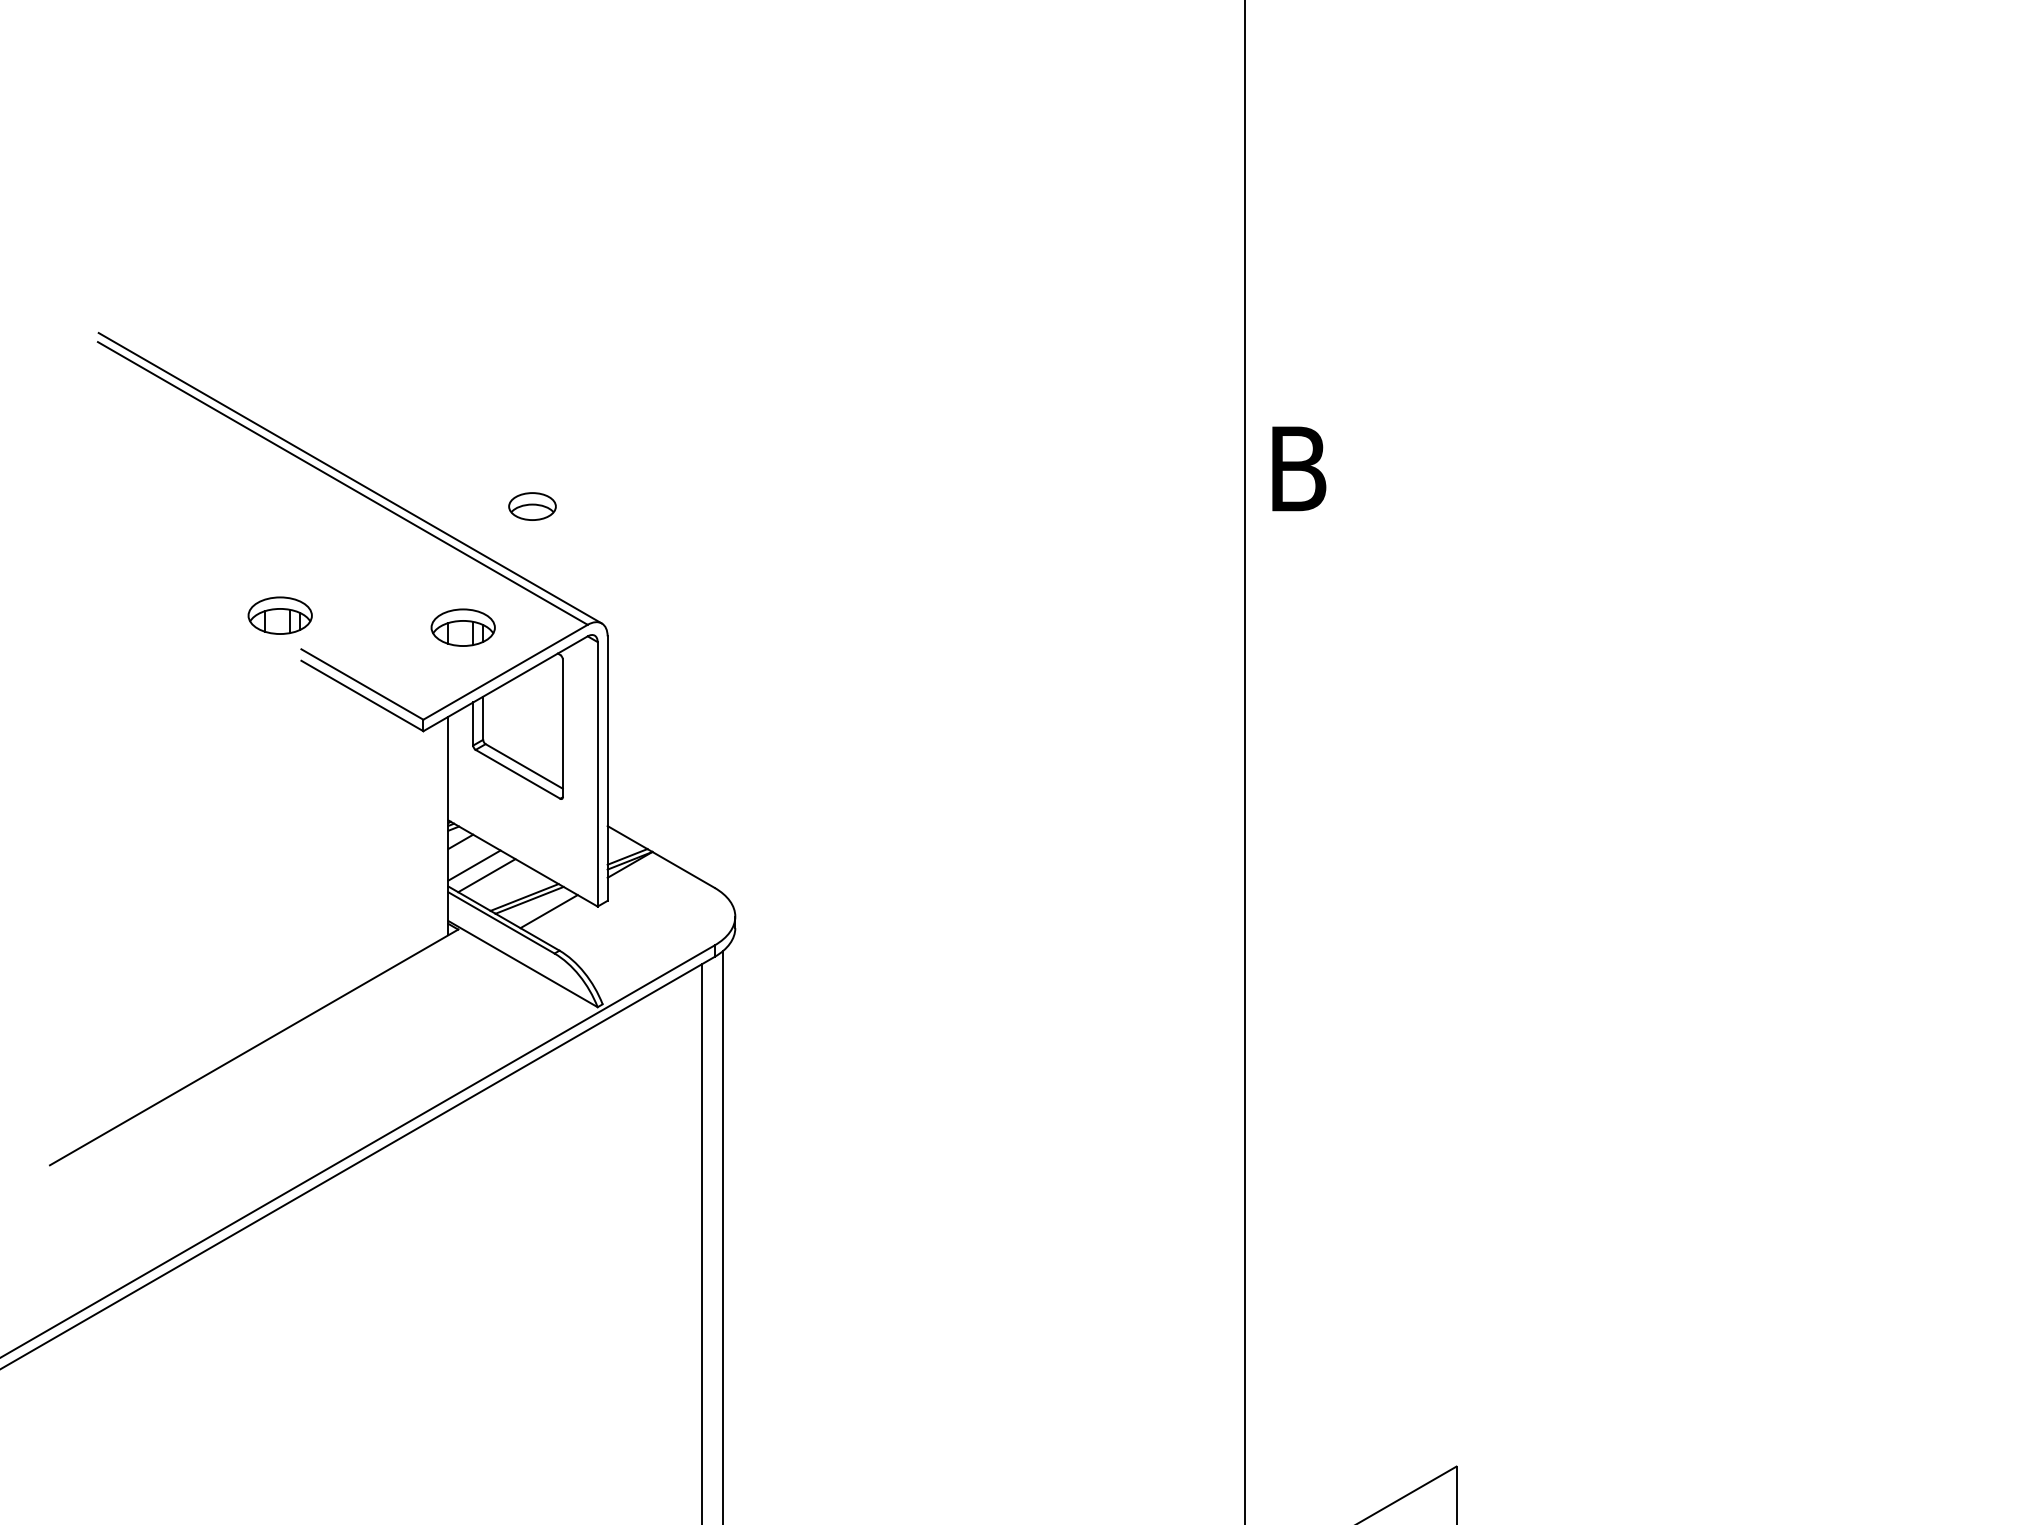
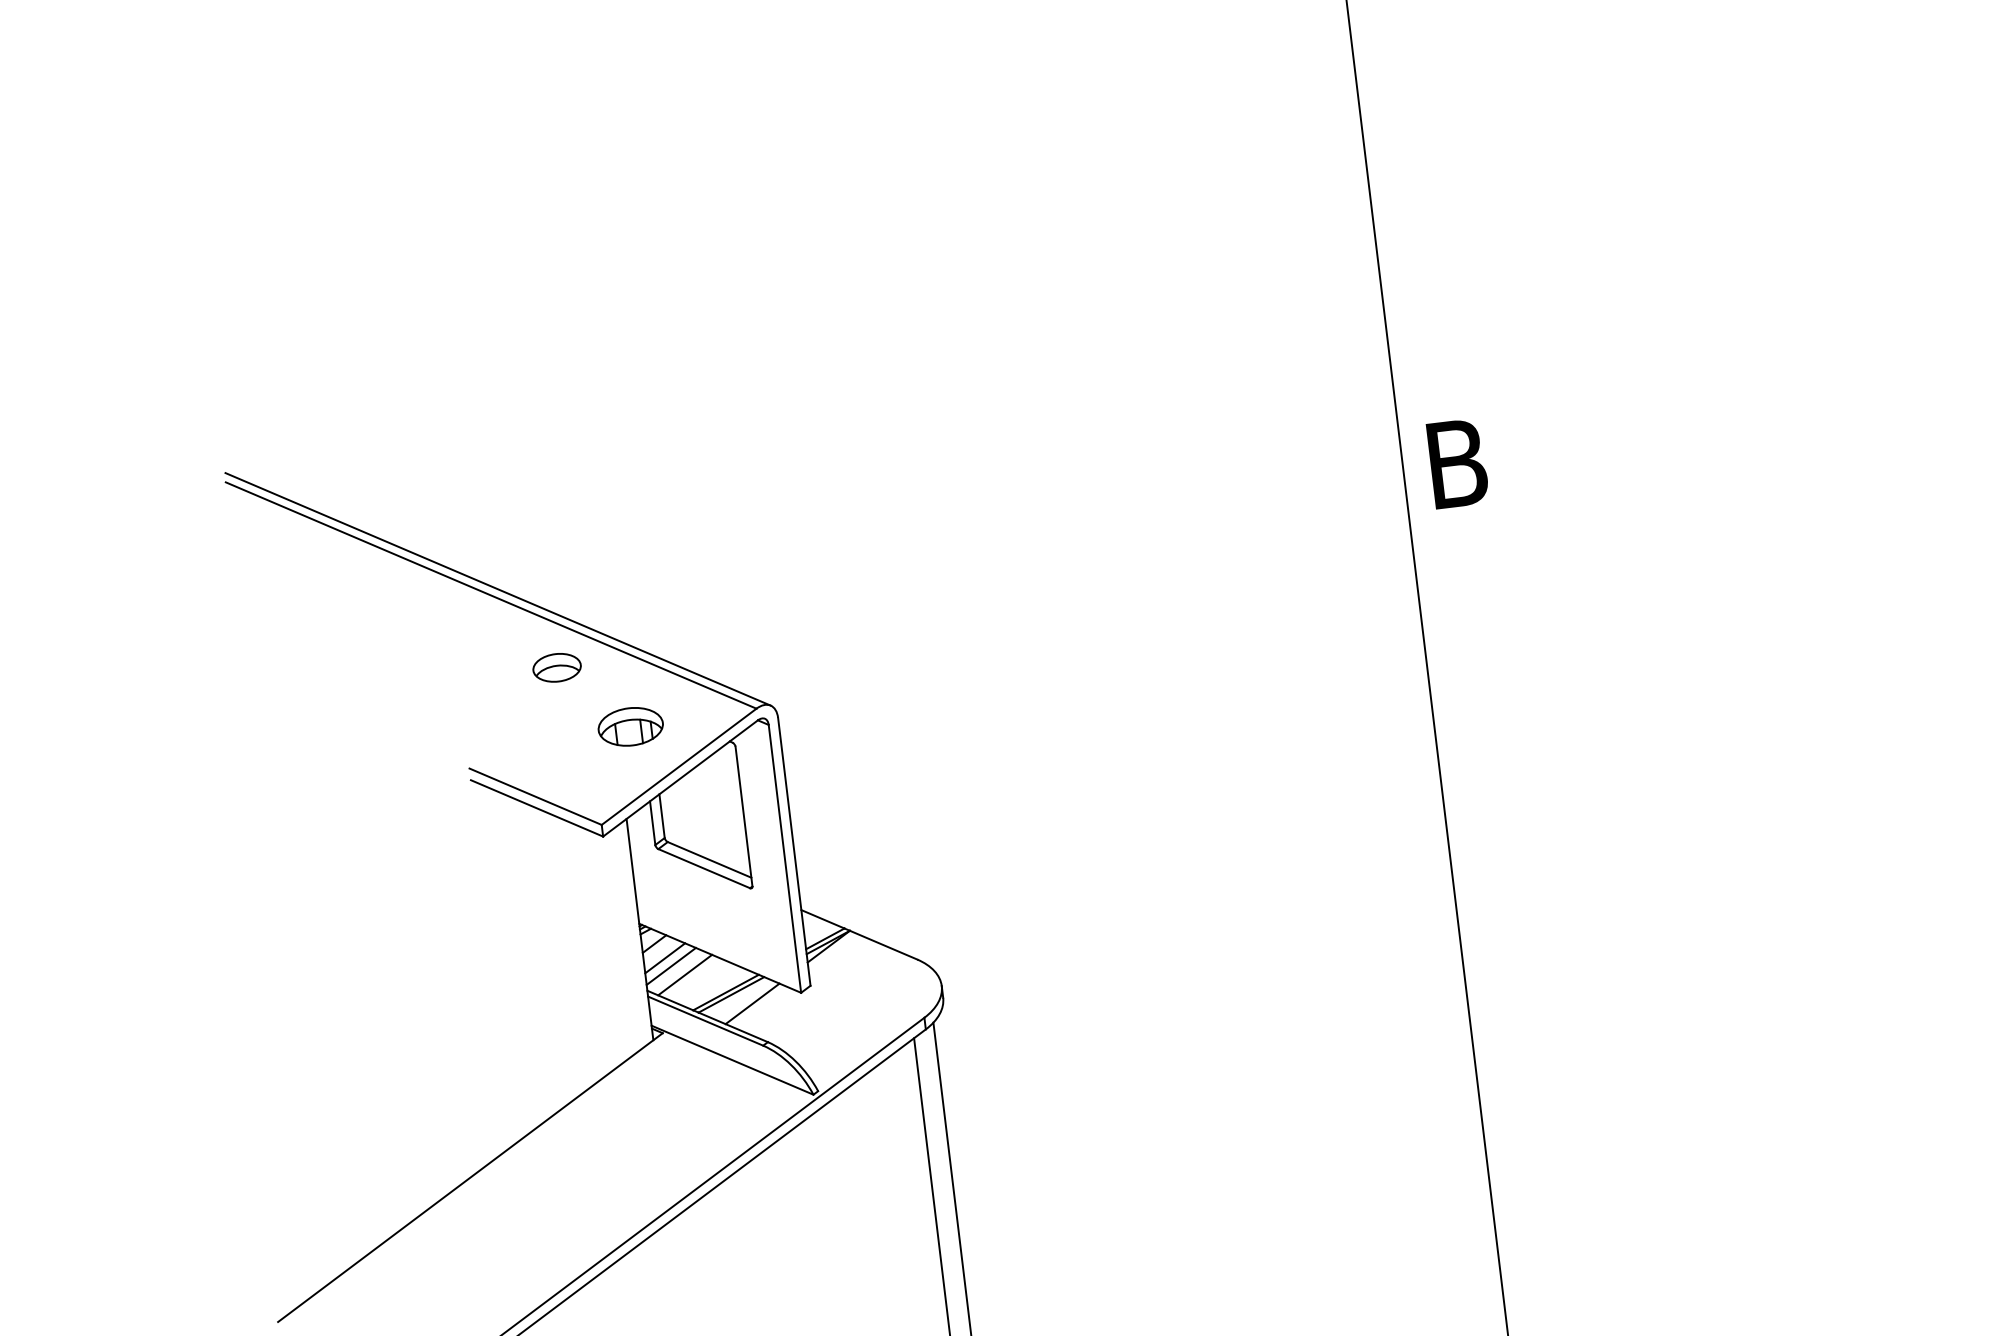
part: (532, 506) -> (557, 667), moved
part: (279, 615) -> (443, 737), removed
line: (469, 856) -> (665, 957), added

